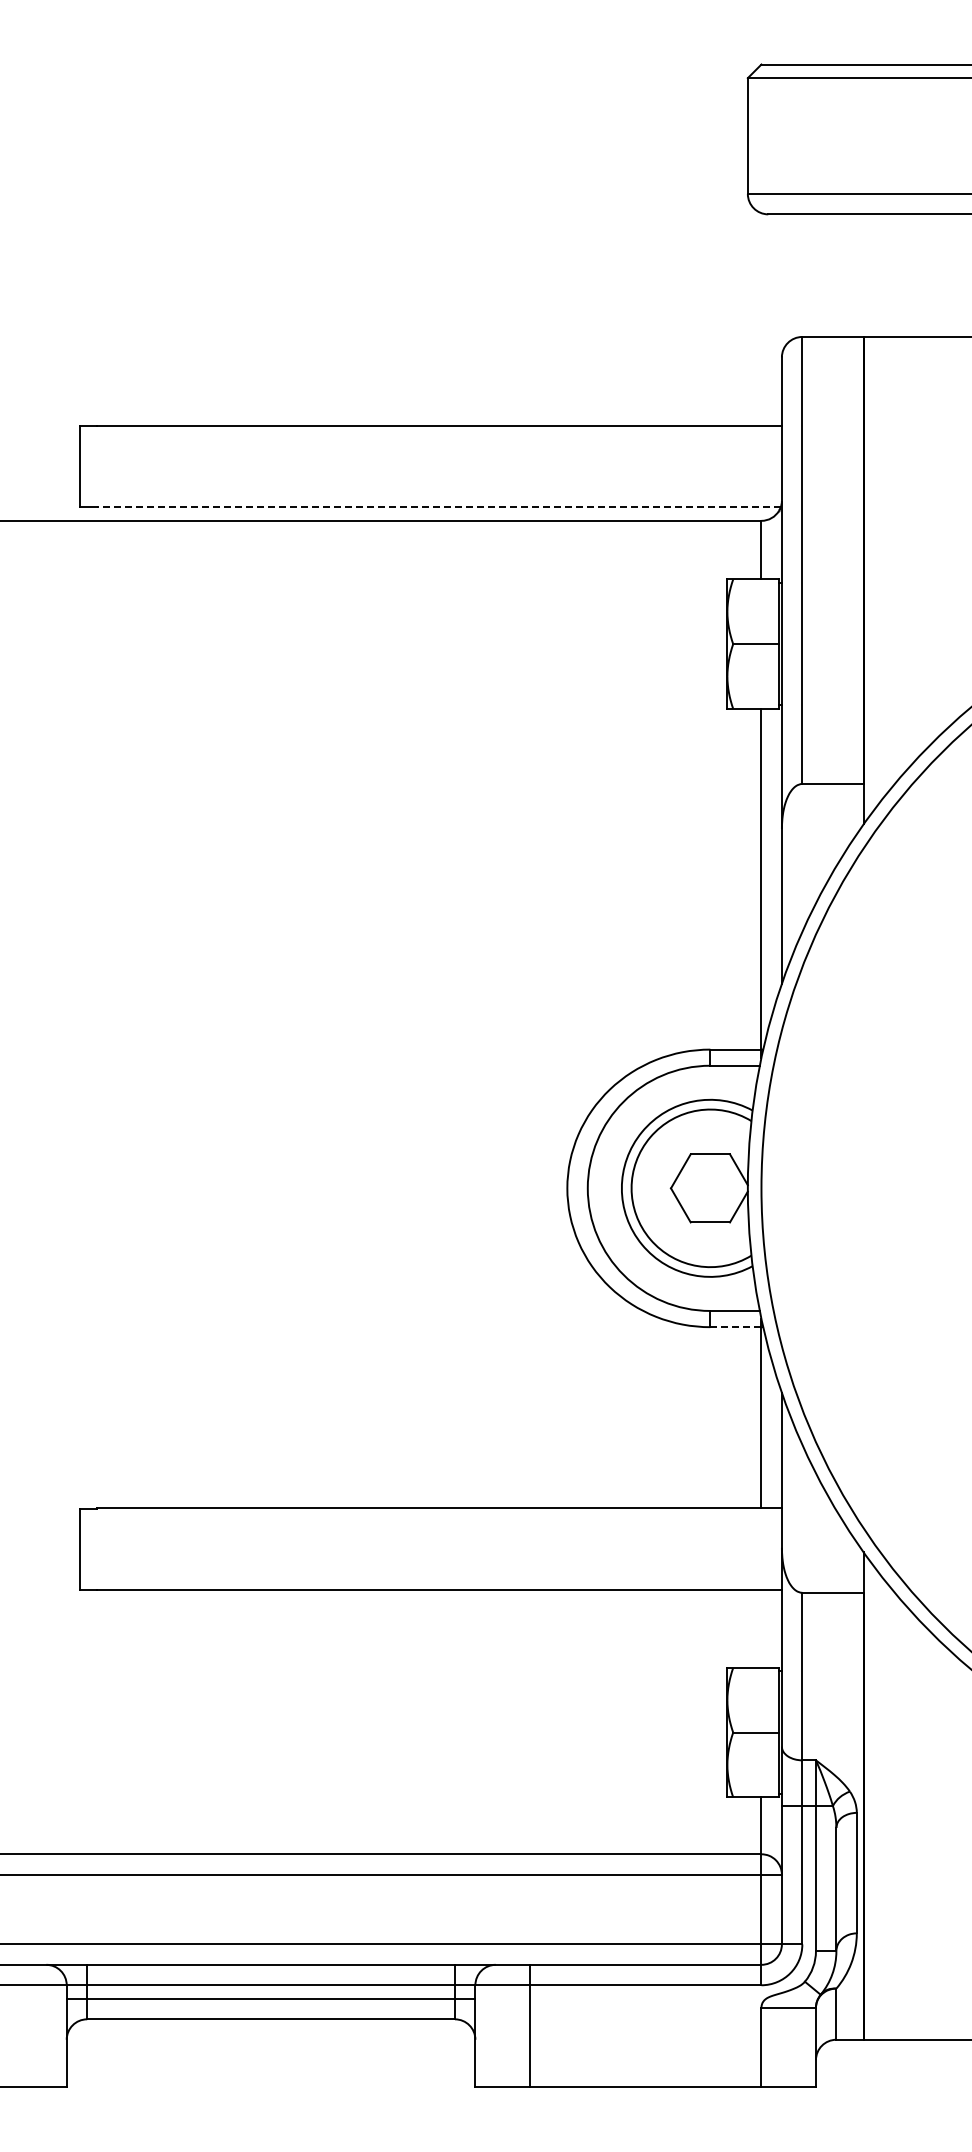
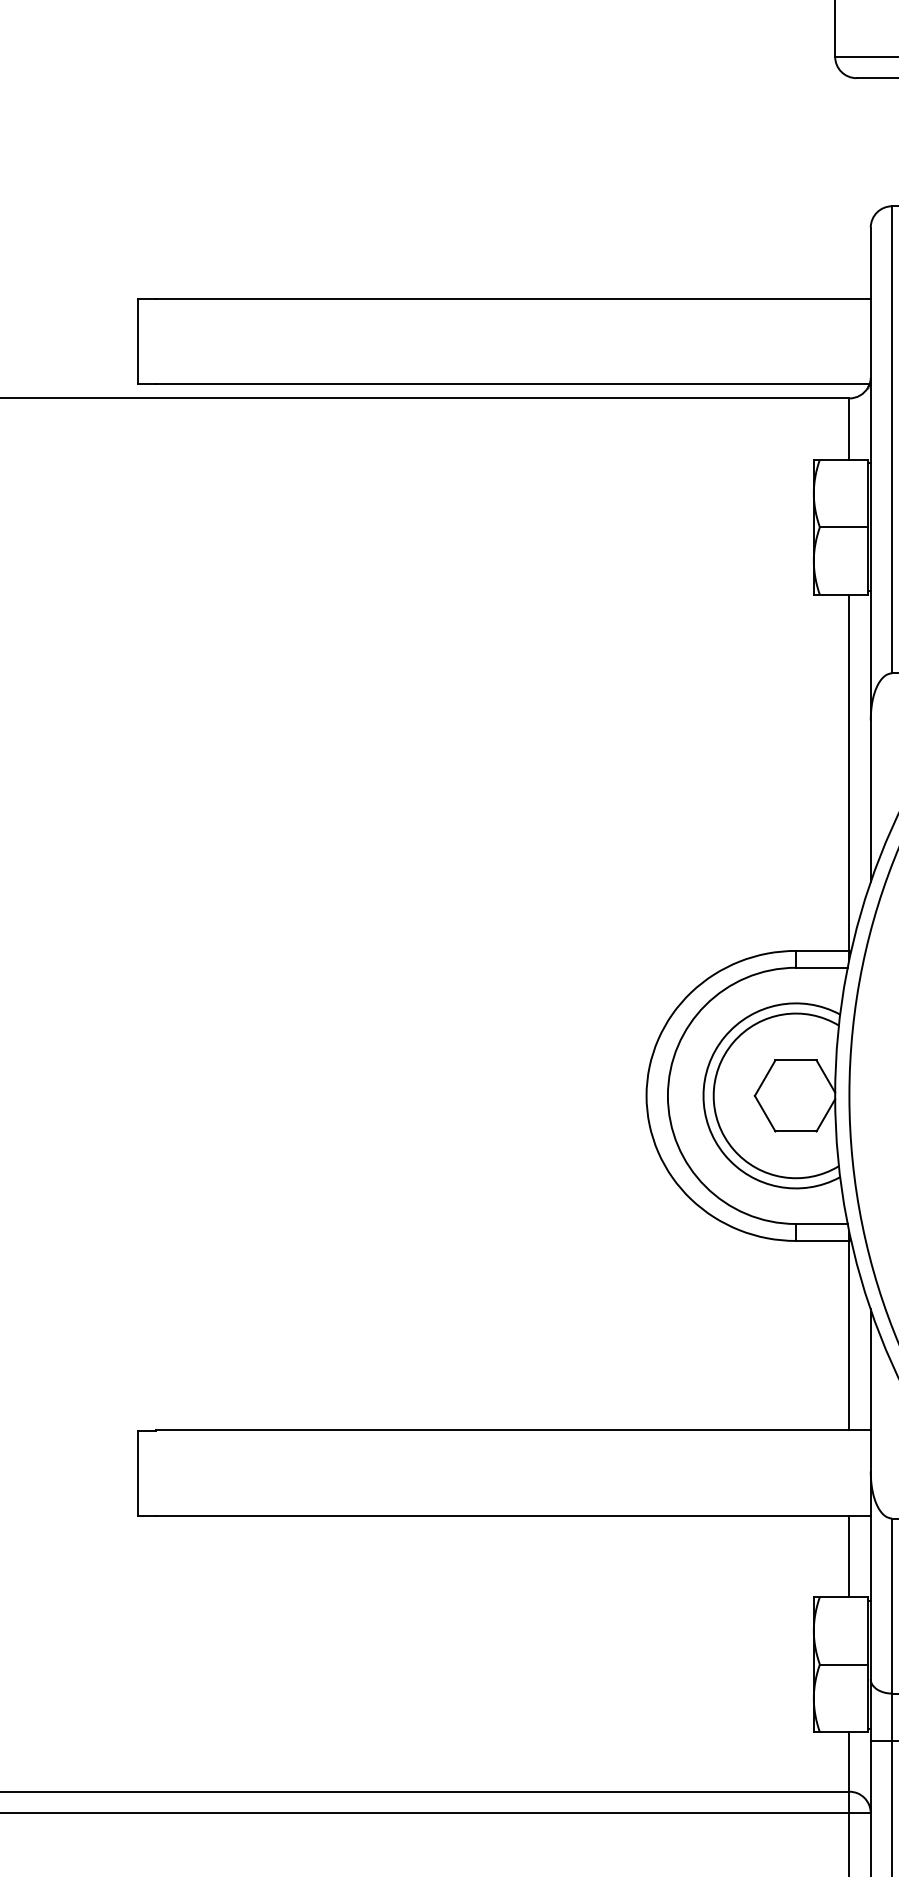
line: (439, 507) -> (512, 384), dashed -> solid
line: (735, 1327) -> (822, 1241), dashed -> solid
line: (761, 1628) -> (849, 1555), added

